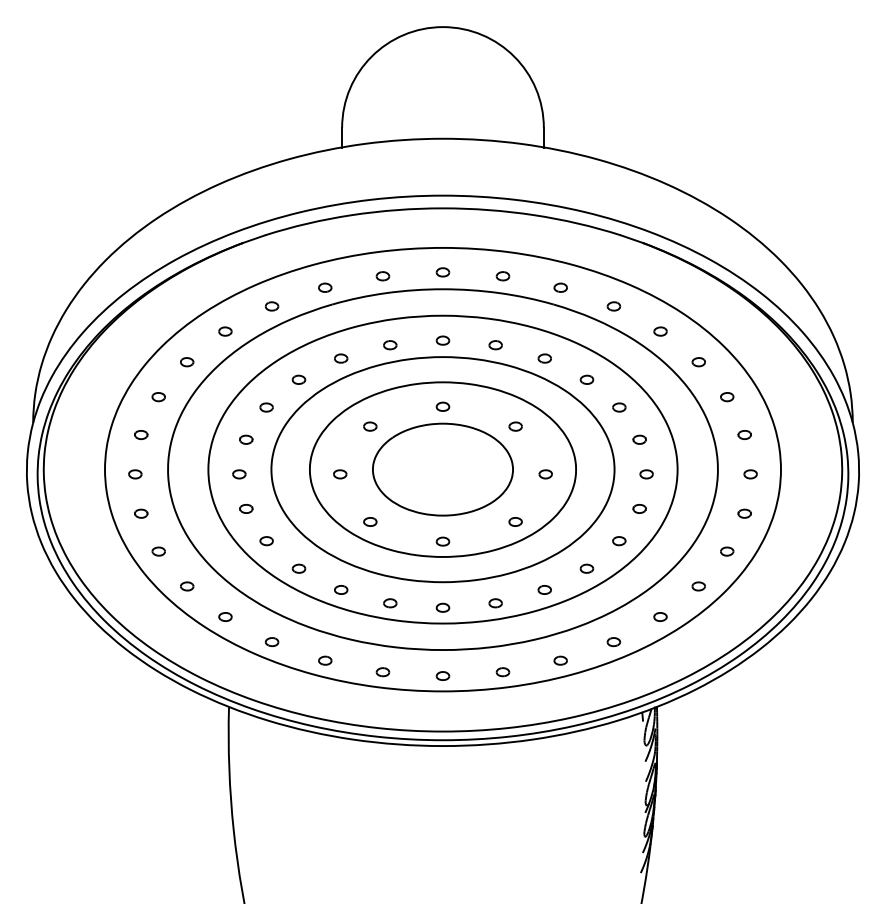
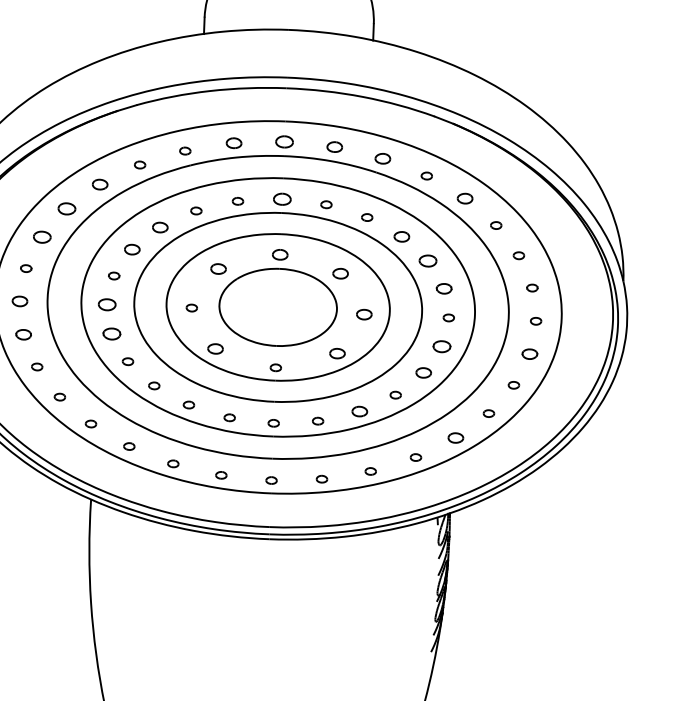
part: (442, 272) -> (284, 142), size x1.6
part: (382, 276) -> (233, 143), size x1.4
part: (502, 276) -> (334, 147), size x1.4
part: (560, 287) -> (382, 158), size x1.4
part: (225, 331) -> (100, 184), size x1.4
part: (660, 331) -> (465, 198), size x1.4
part: (442, 340) -> (281, 199), size x1.6
part: (187, 362) -> (67, 209), size x1.6
part: (298, 379) -> (159, 227), size x1.4
part: (586, 379) -> (401, 236), size x1.4
part: (158, 397) -> (41, 237), size x1.6
part: (442, 406) -> (279, 254), size x1.4
part: (266, 407) -> (132, 249), size x1.4
part: (619, 407) -> (428, 260), size x1.6
part: (370, 426) -> (218, 268), size x1.4
part: (515, 426) -> (340, 273), size x1.4
part: (639, 439) -> (443, 288), size x1.4
part: (135, 474) -> (20, 301), size x1.4
part: (239, 474) -> (107, 304), size x1.6
part: (545, 474) -> (364, 314), size x1.4
part: (246, 508) -> (112, 333), size x1.6
part: (639, 508) -> (441, 346), size x1.6
part: (141, 513) -> (23, 334), size x1.4
part: (744, 513) -> (529, 353), size x1.4
part: (370, 521) -> (215, 348), size x1.4
part: (515, 521) -> (337, 353), size x1.4
part: (619, 541) -> (423, 373), size x1.4
part: (544, 589) -> (359, 411), size x1.4
part: (660, 616) -> (455, 437), size x1.4

